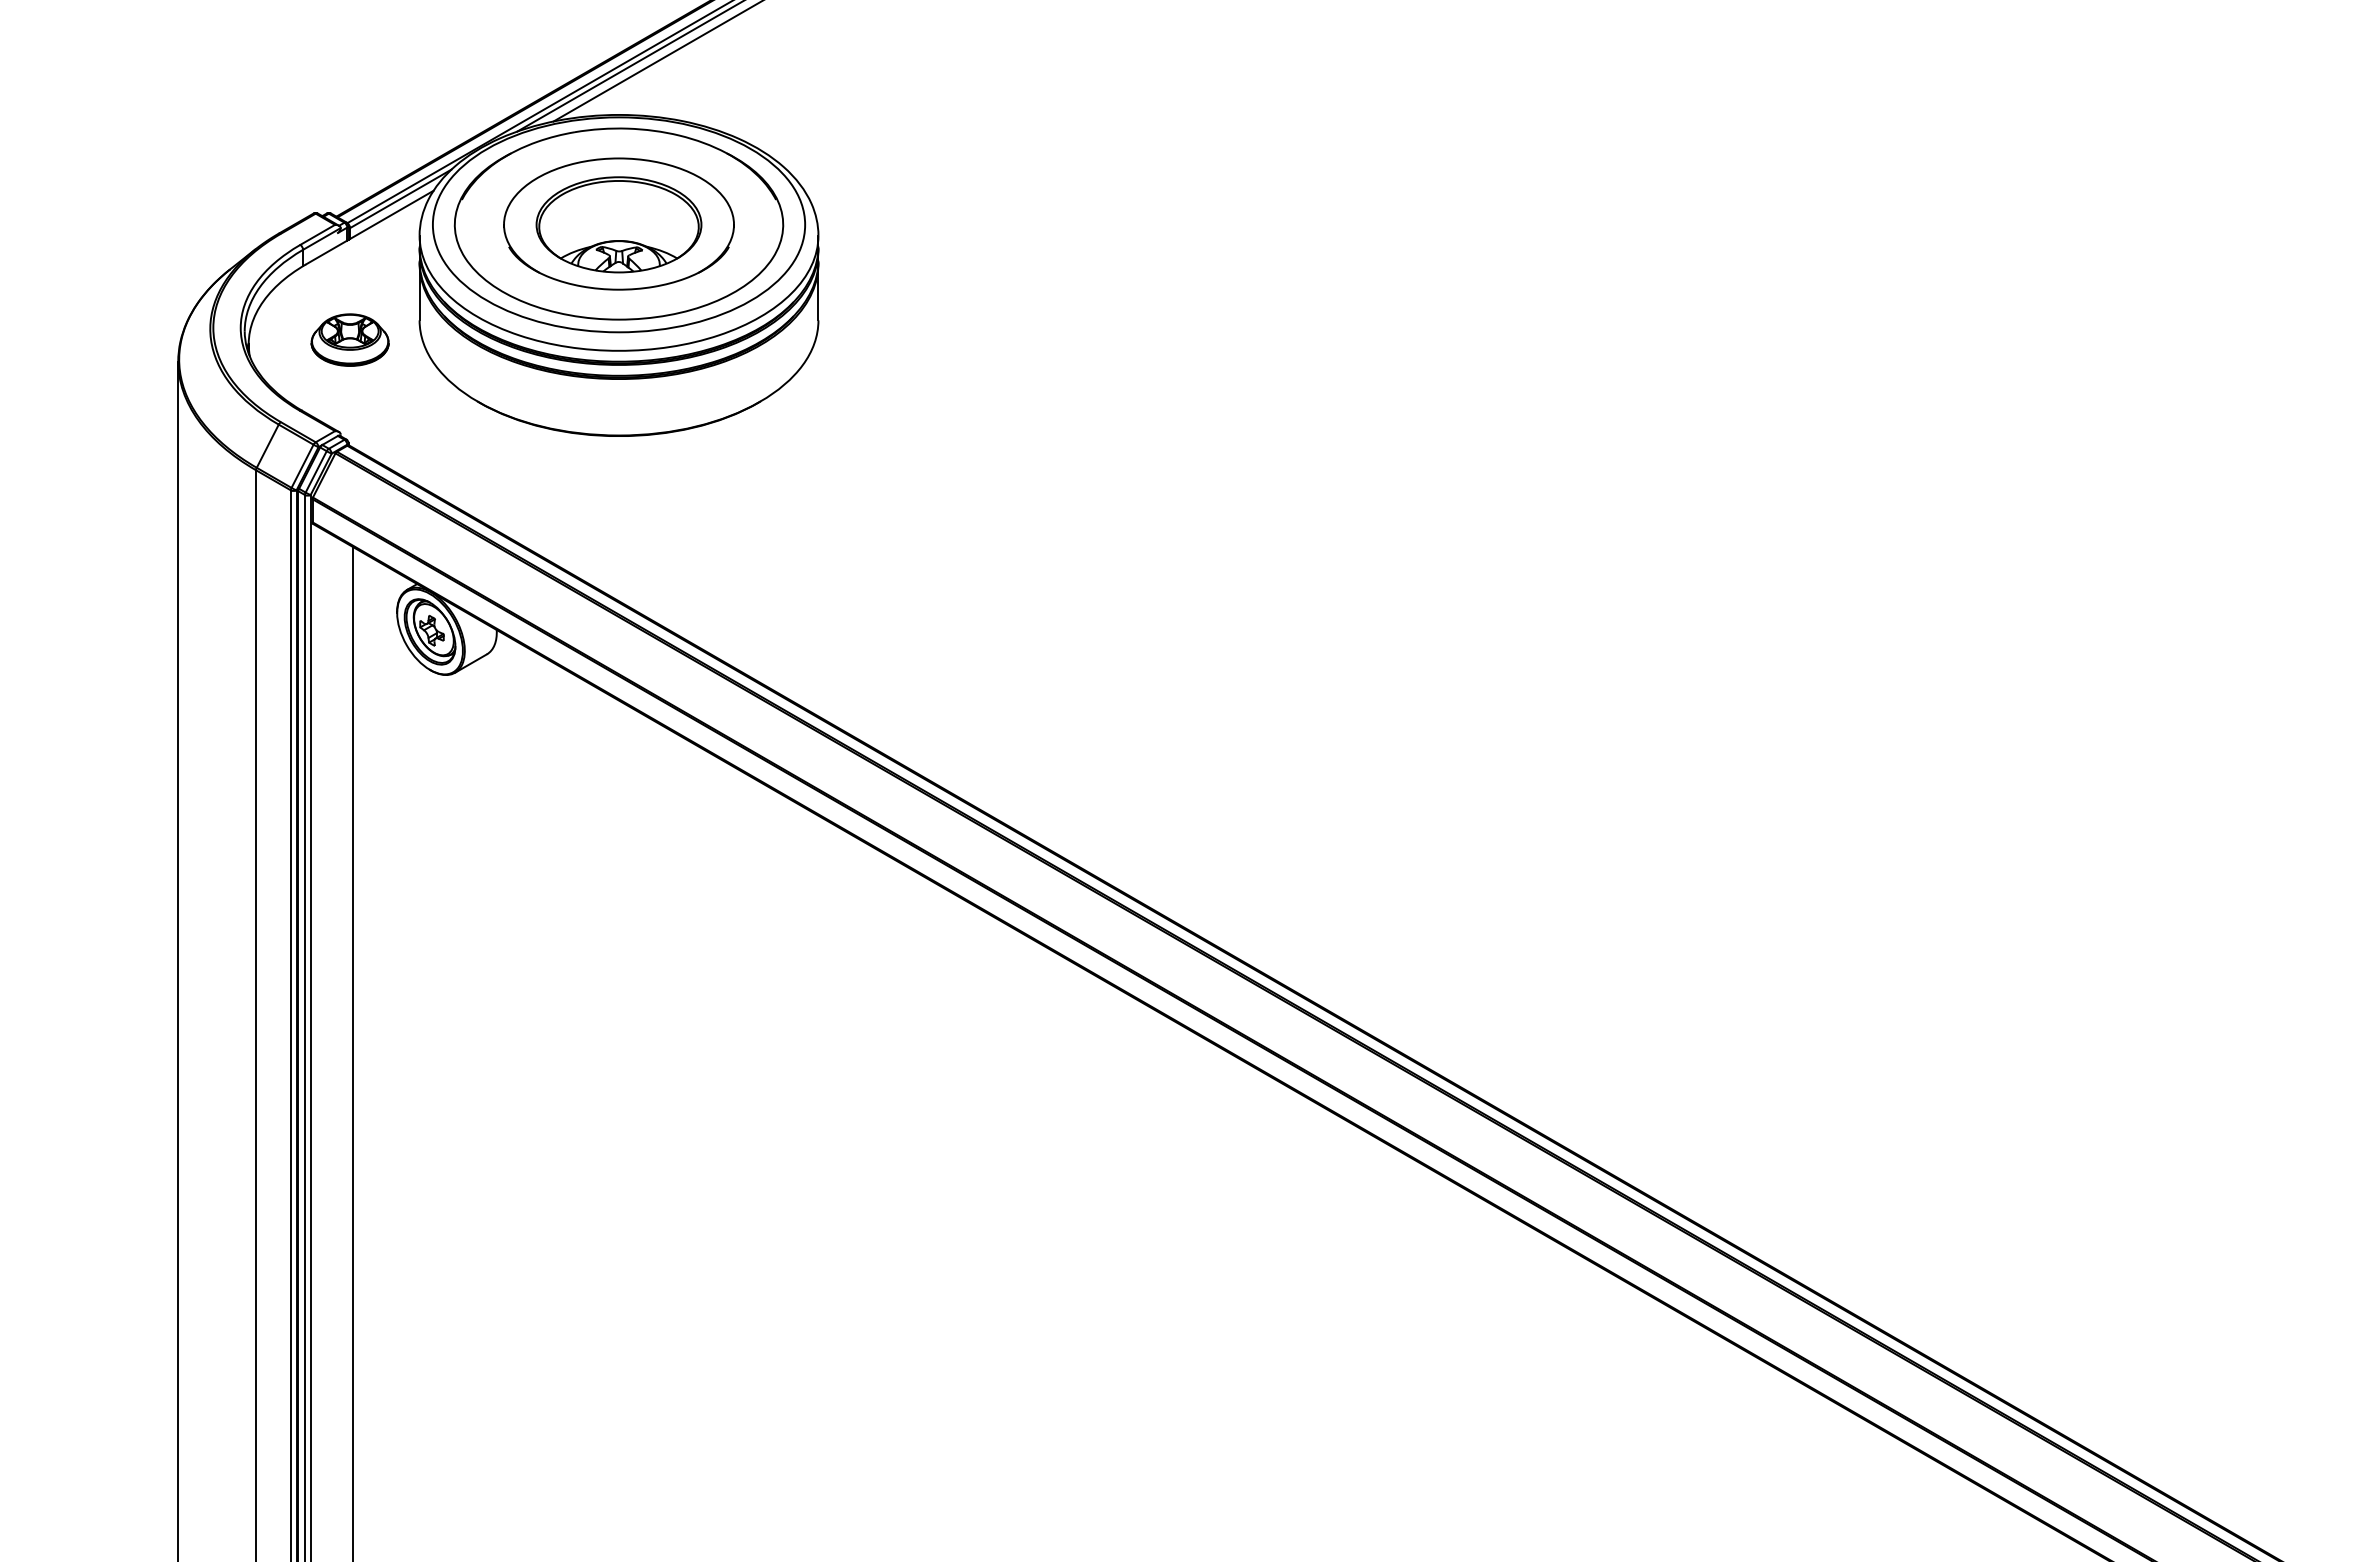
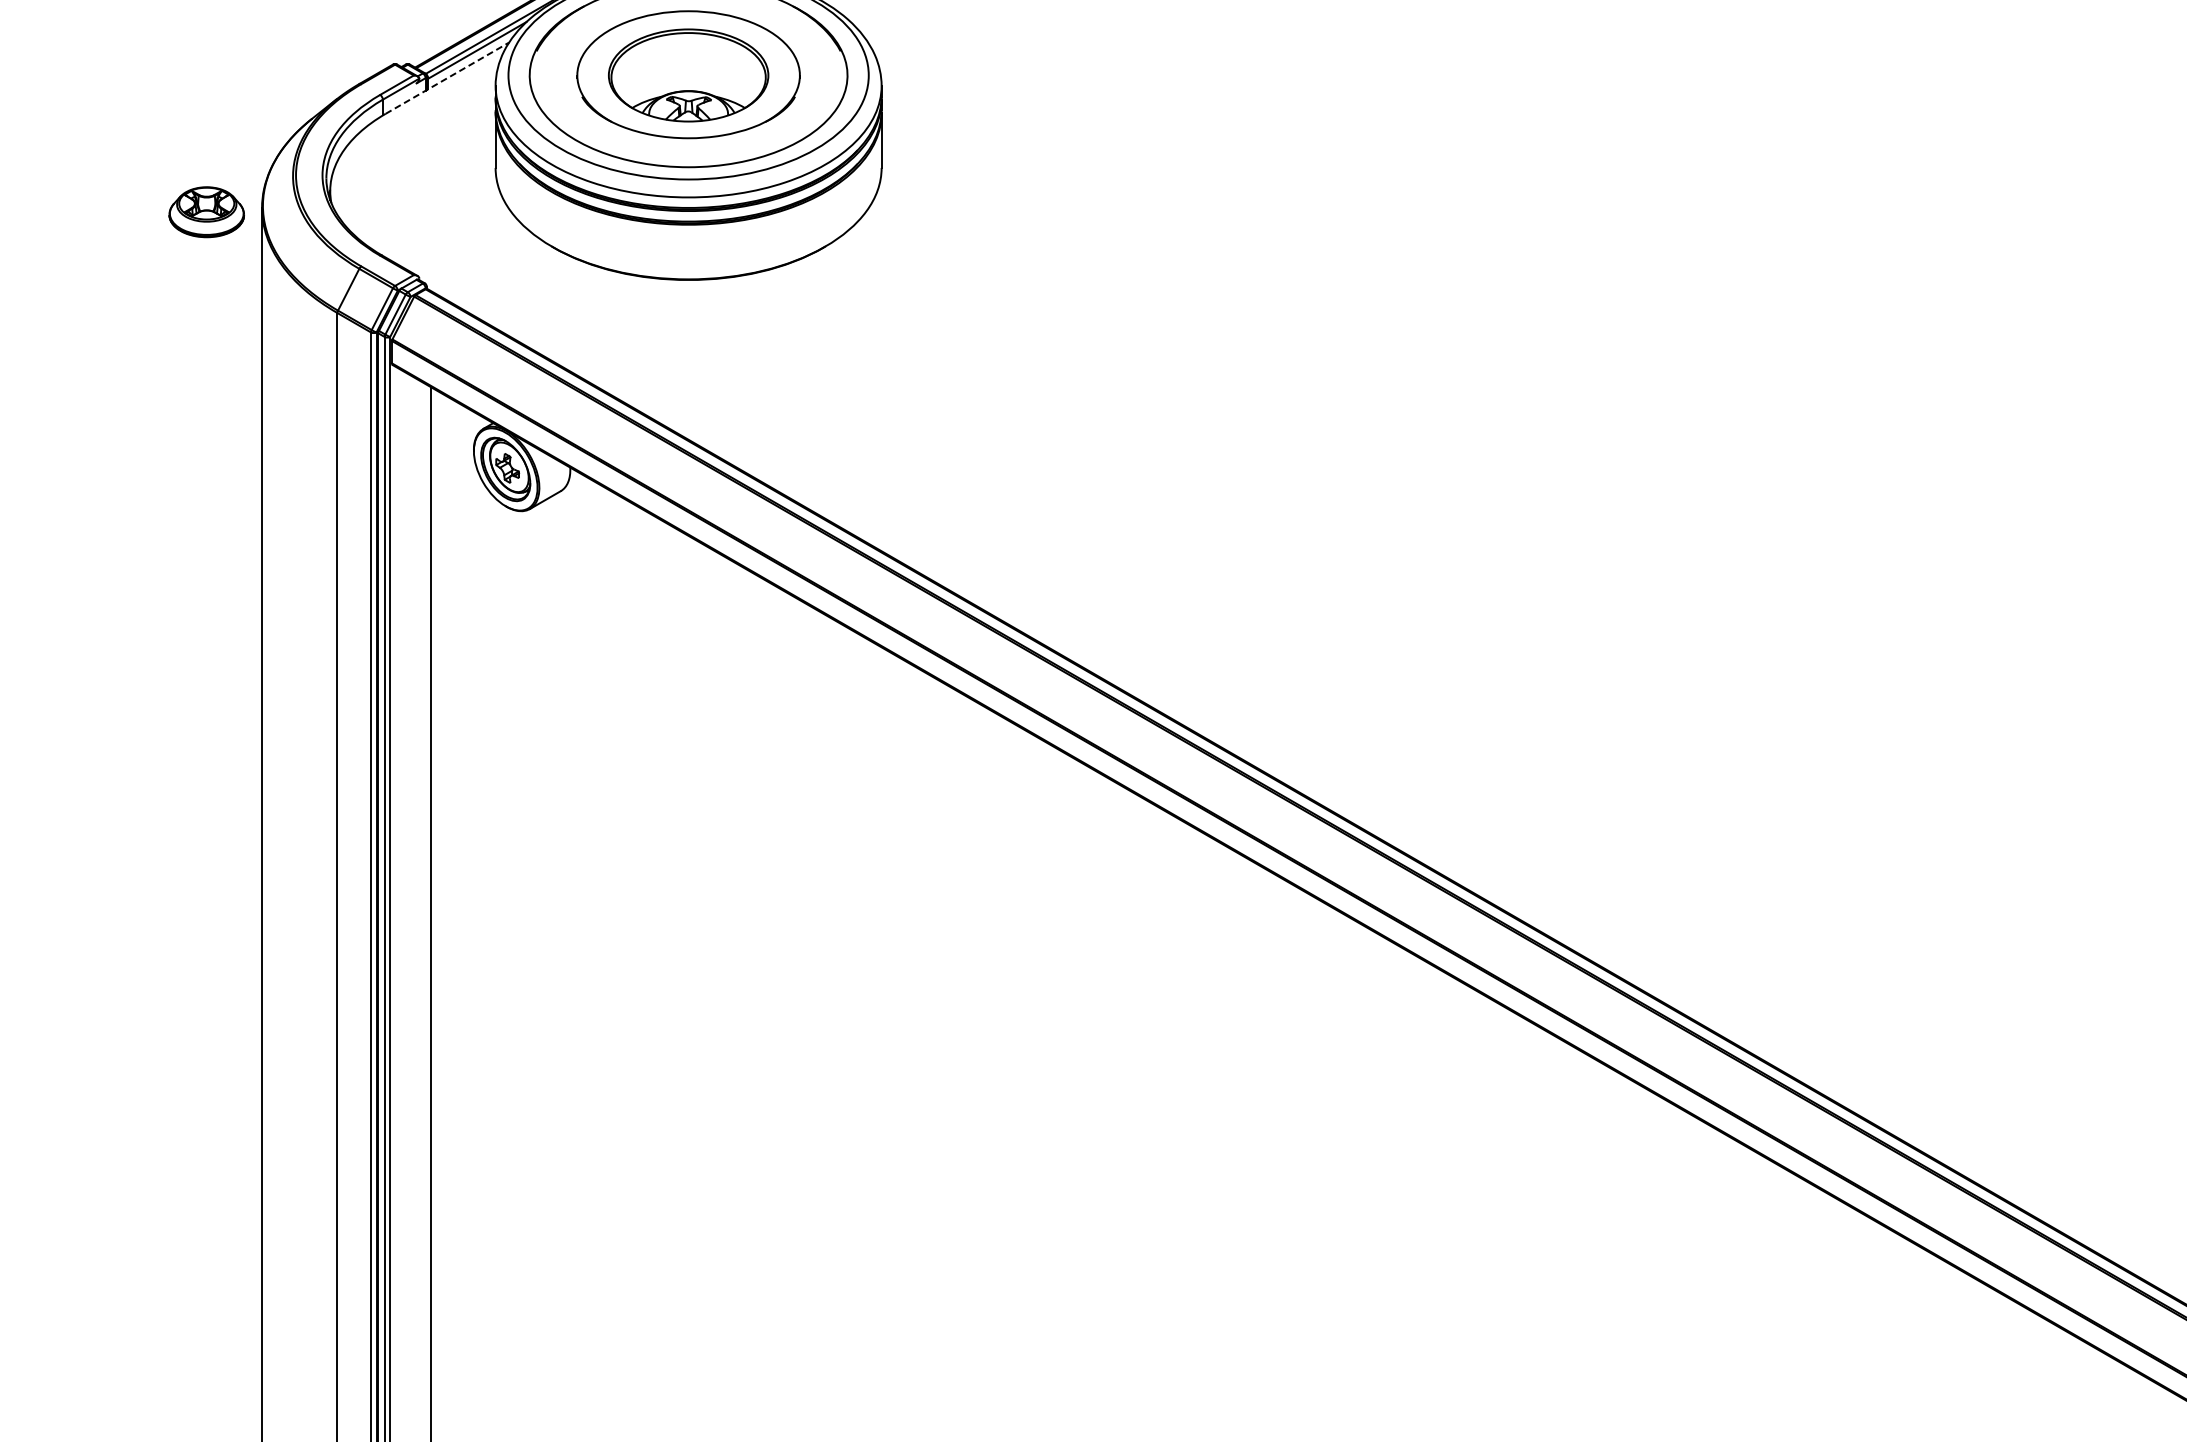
line: (369, 227) -> (447, 78), solid -> dashed
part: (349, 339) -> (206, 211), moved

